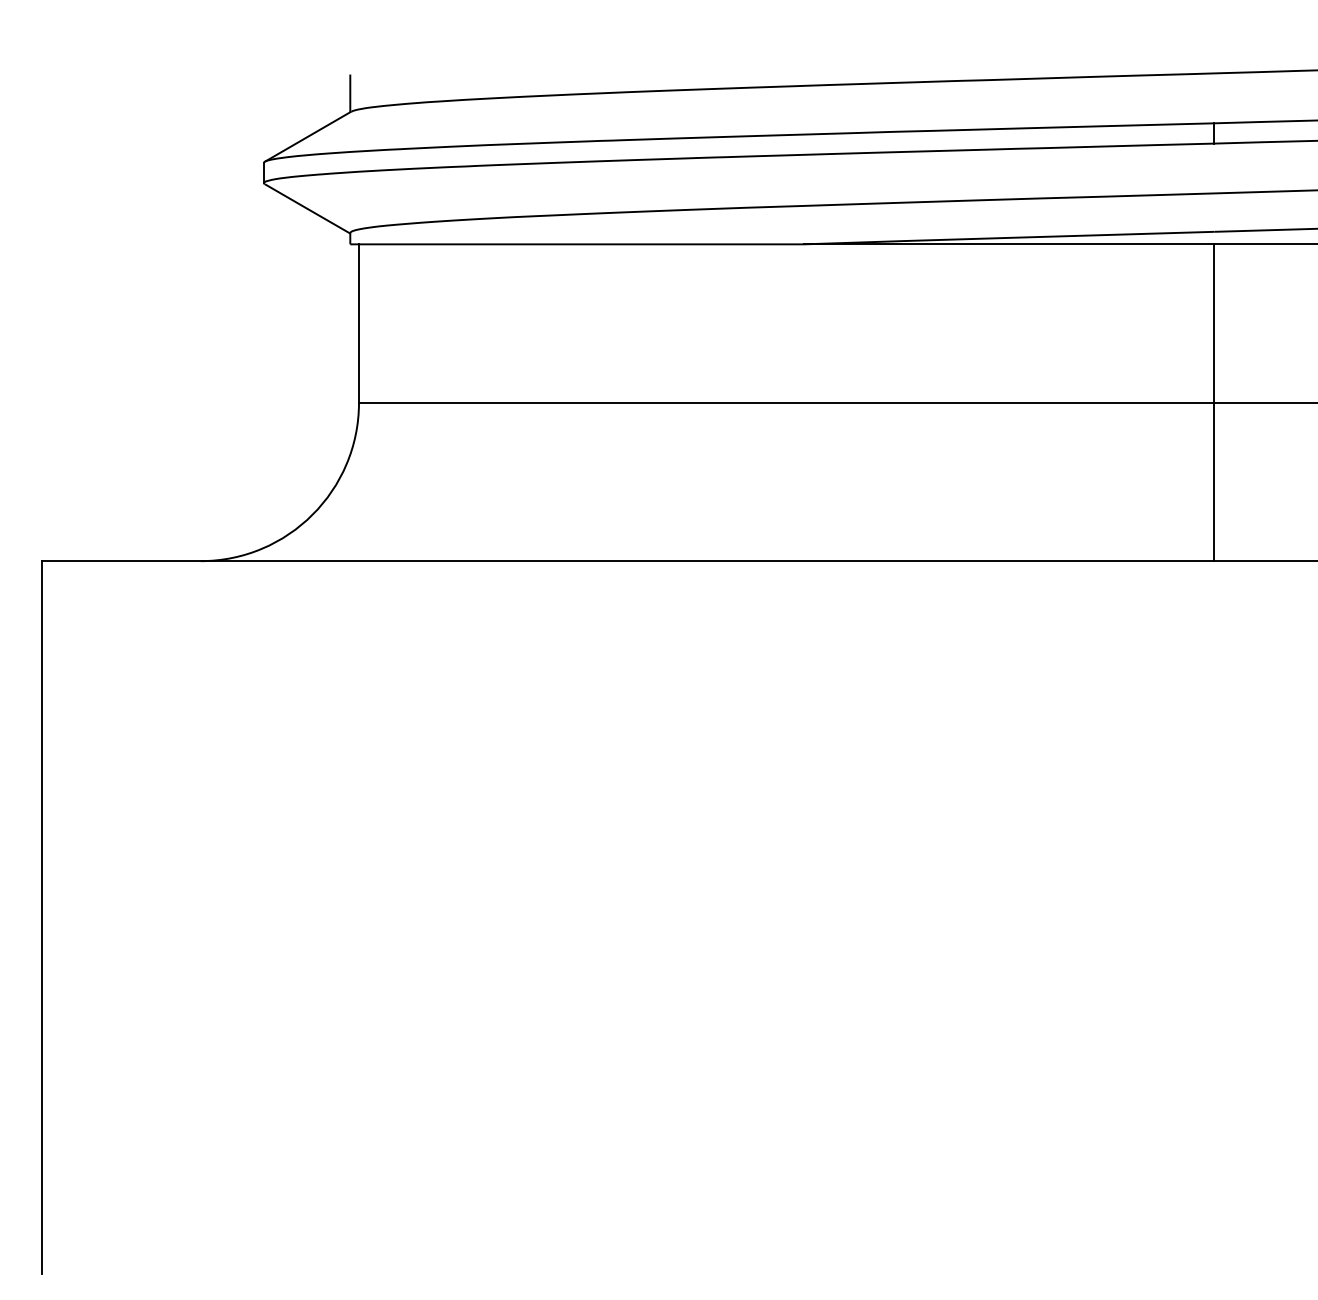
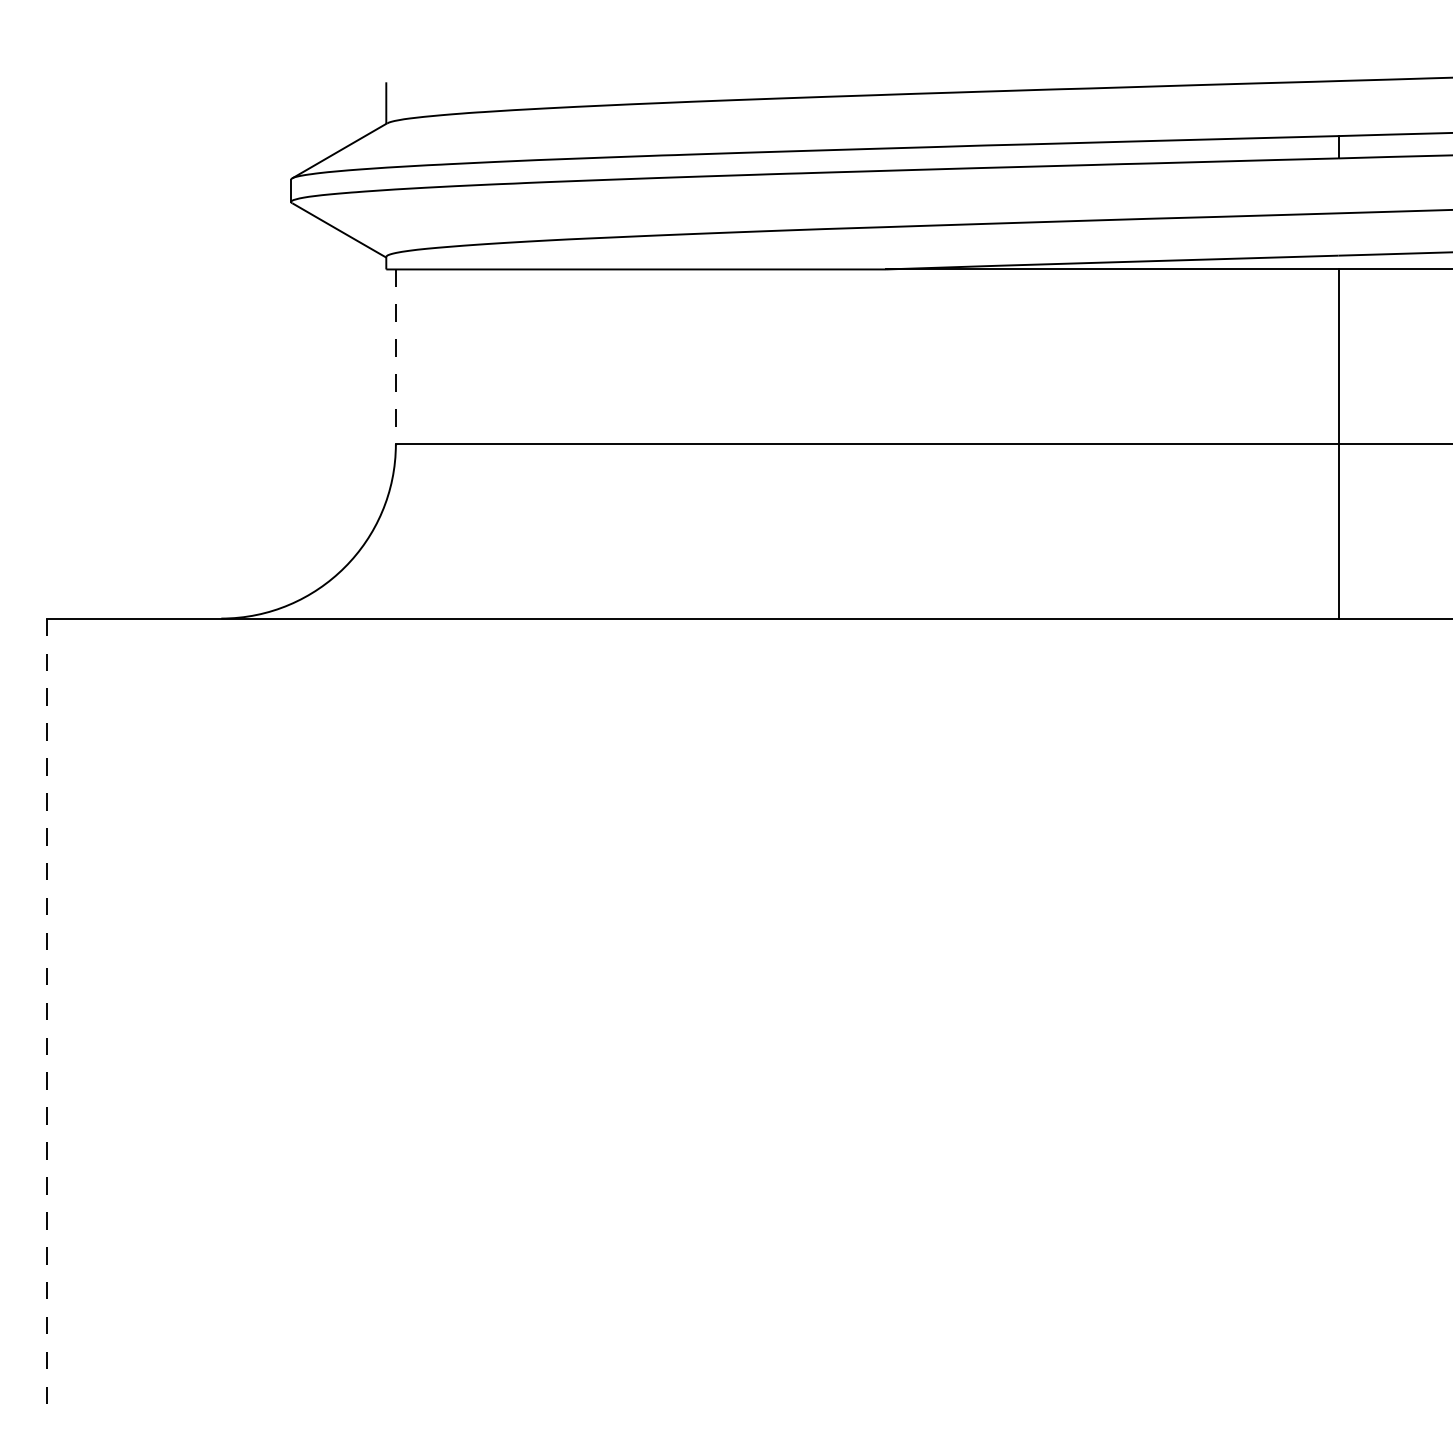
line: (358, 324) -> (395, 357), solid -> dashed
line: (41, 917) -> (46, 1011), solid -> dashed

